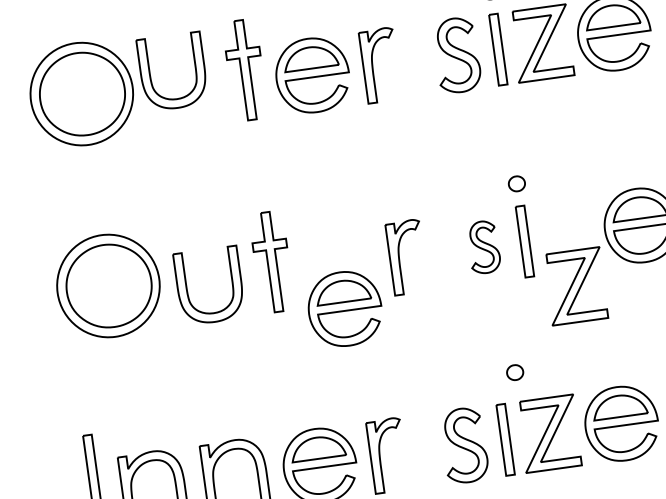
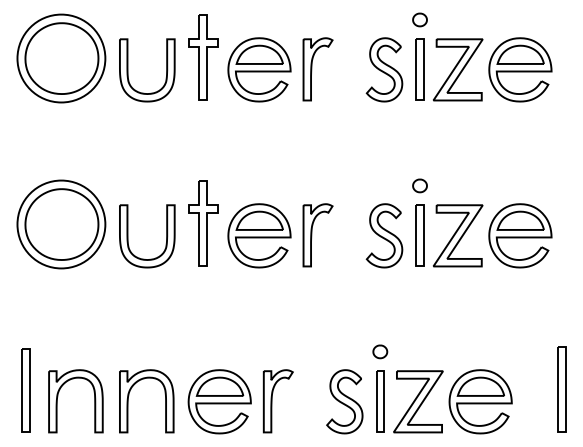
part: (151, 75) -> (128, 70), moved
part: (483, 246) -> (384, 235), size x1.43
part: (576, 285) -> (458, 235), moved
part: (345, 308) -> (259, 235), moved
part: (515, 372) -> (380, 351), moved

